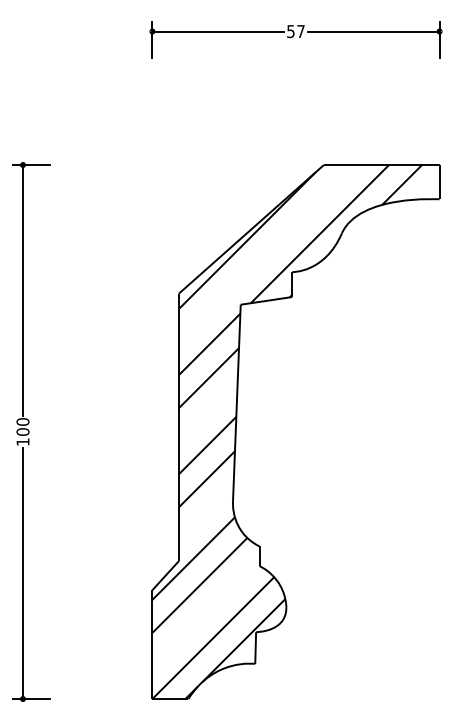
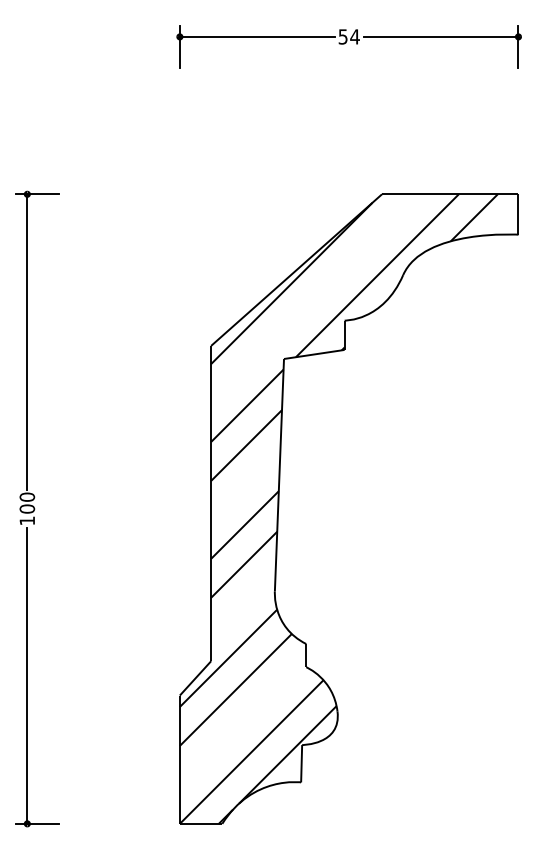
text: (300, 31) -> (354, 36), 57 -> 54

